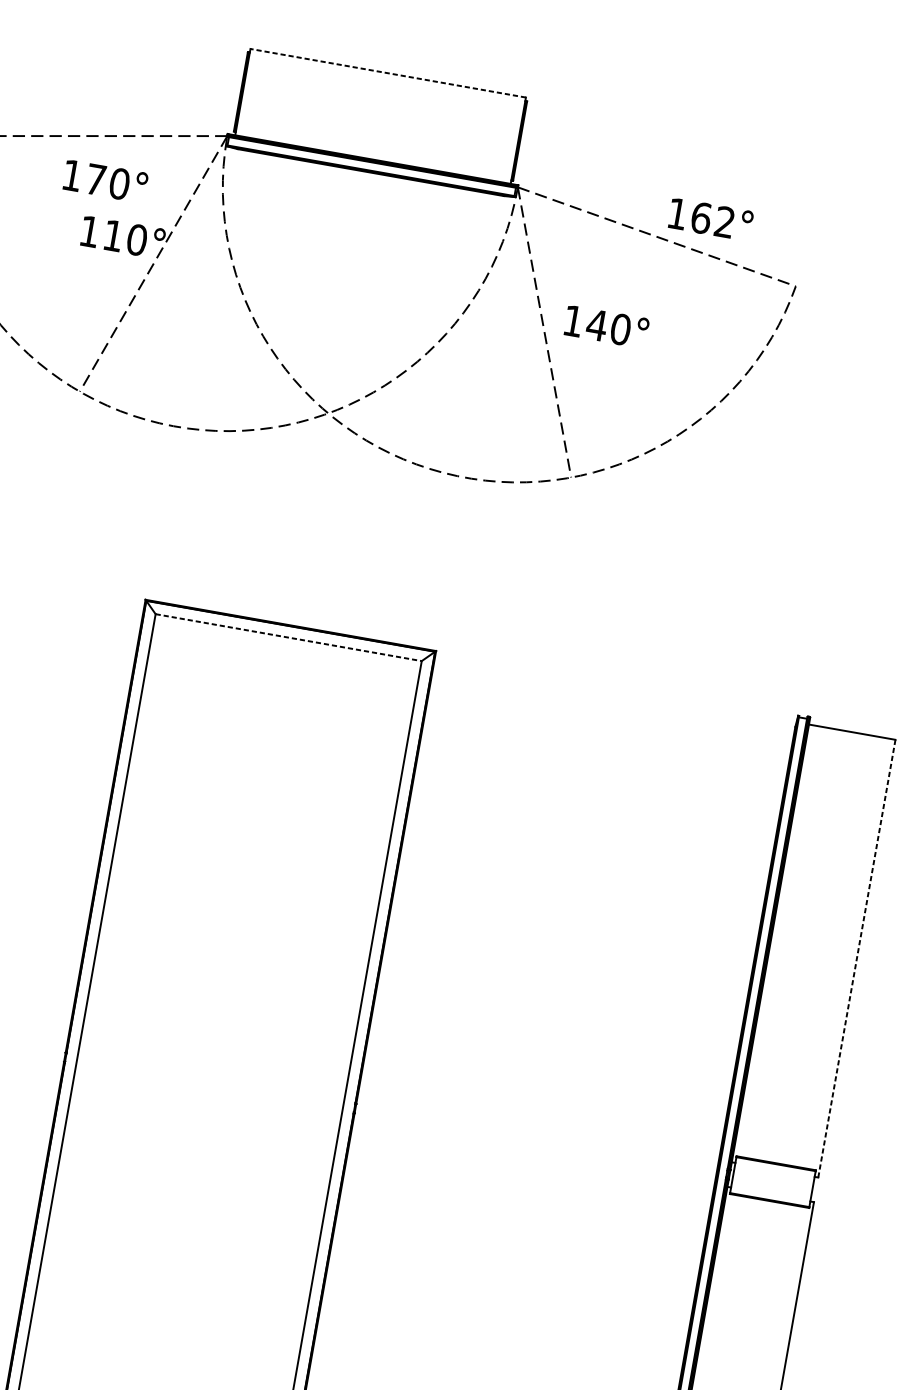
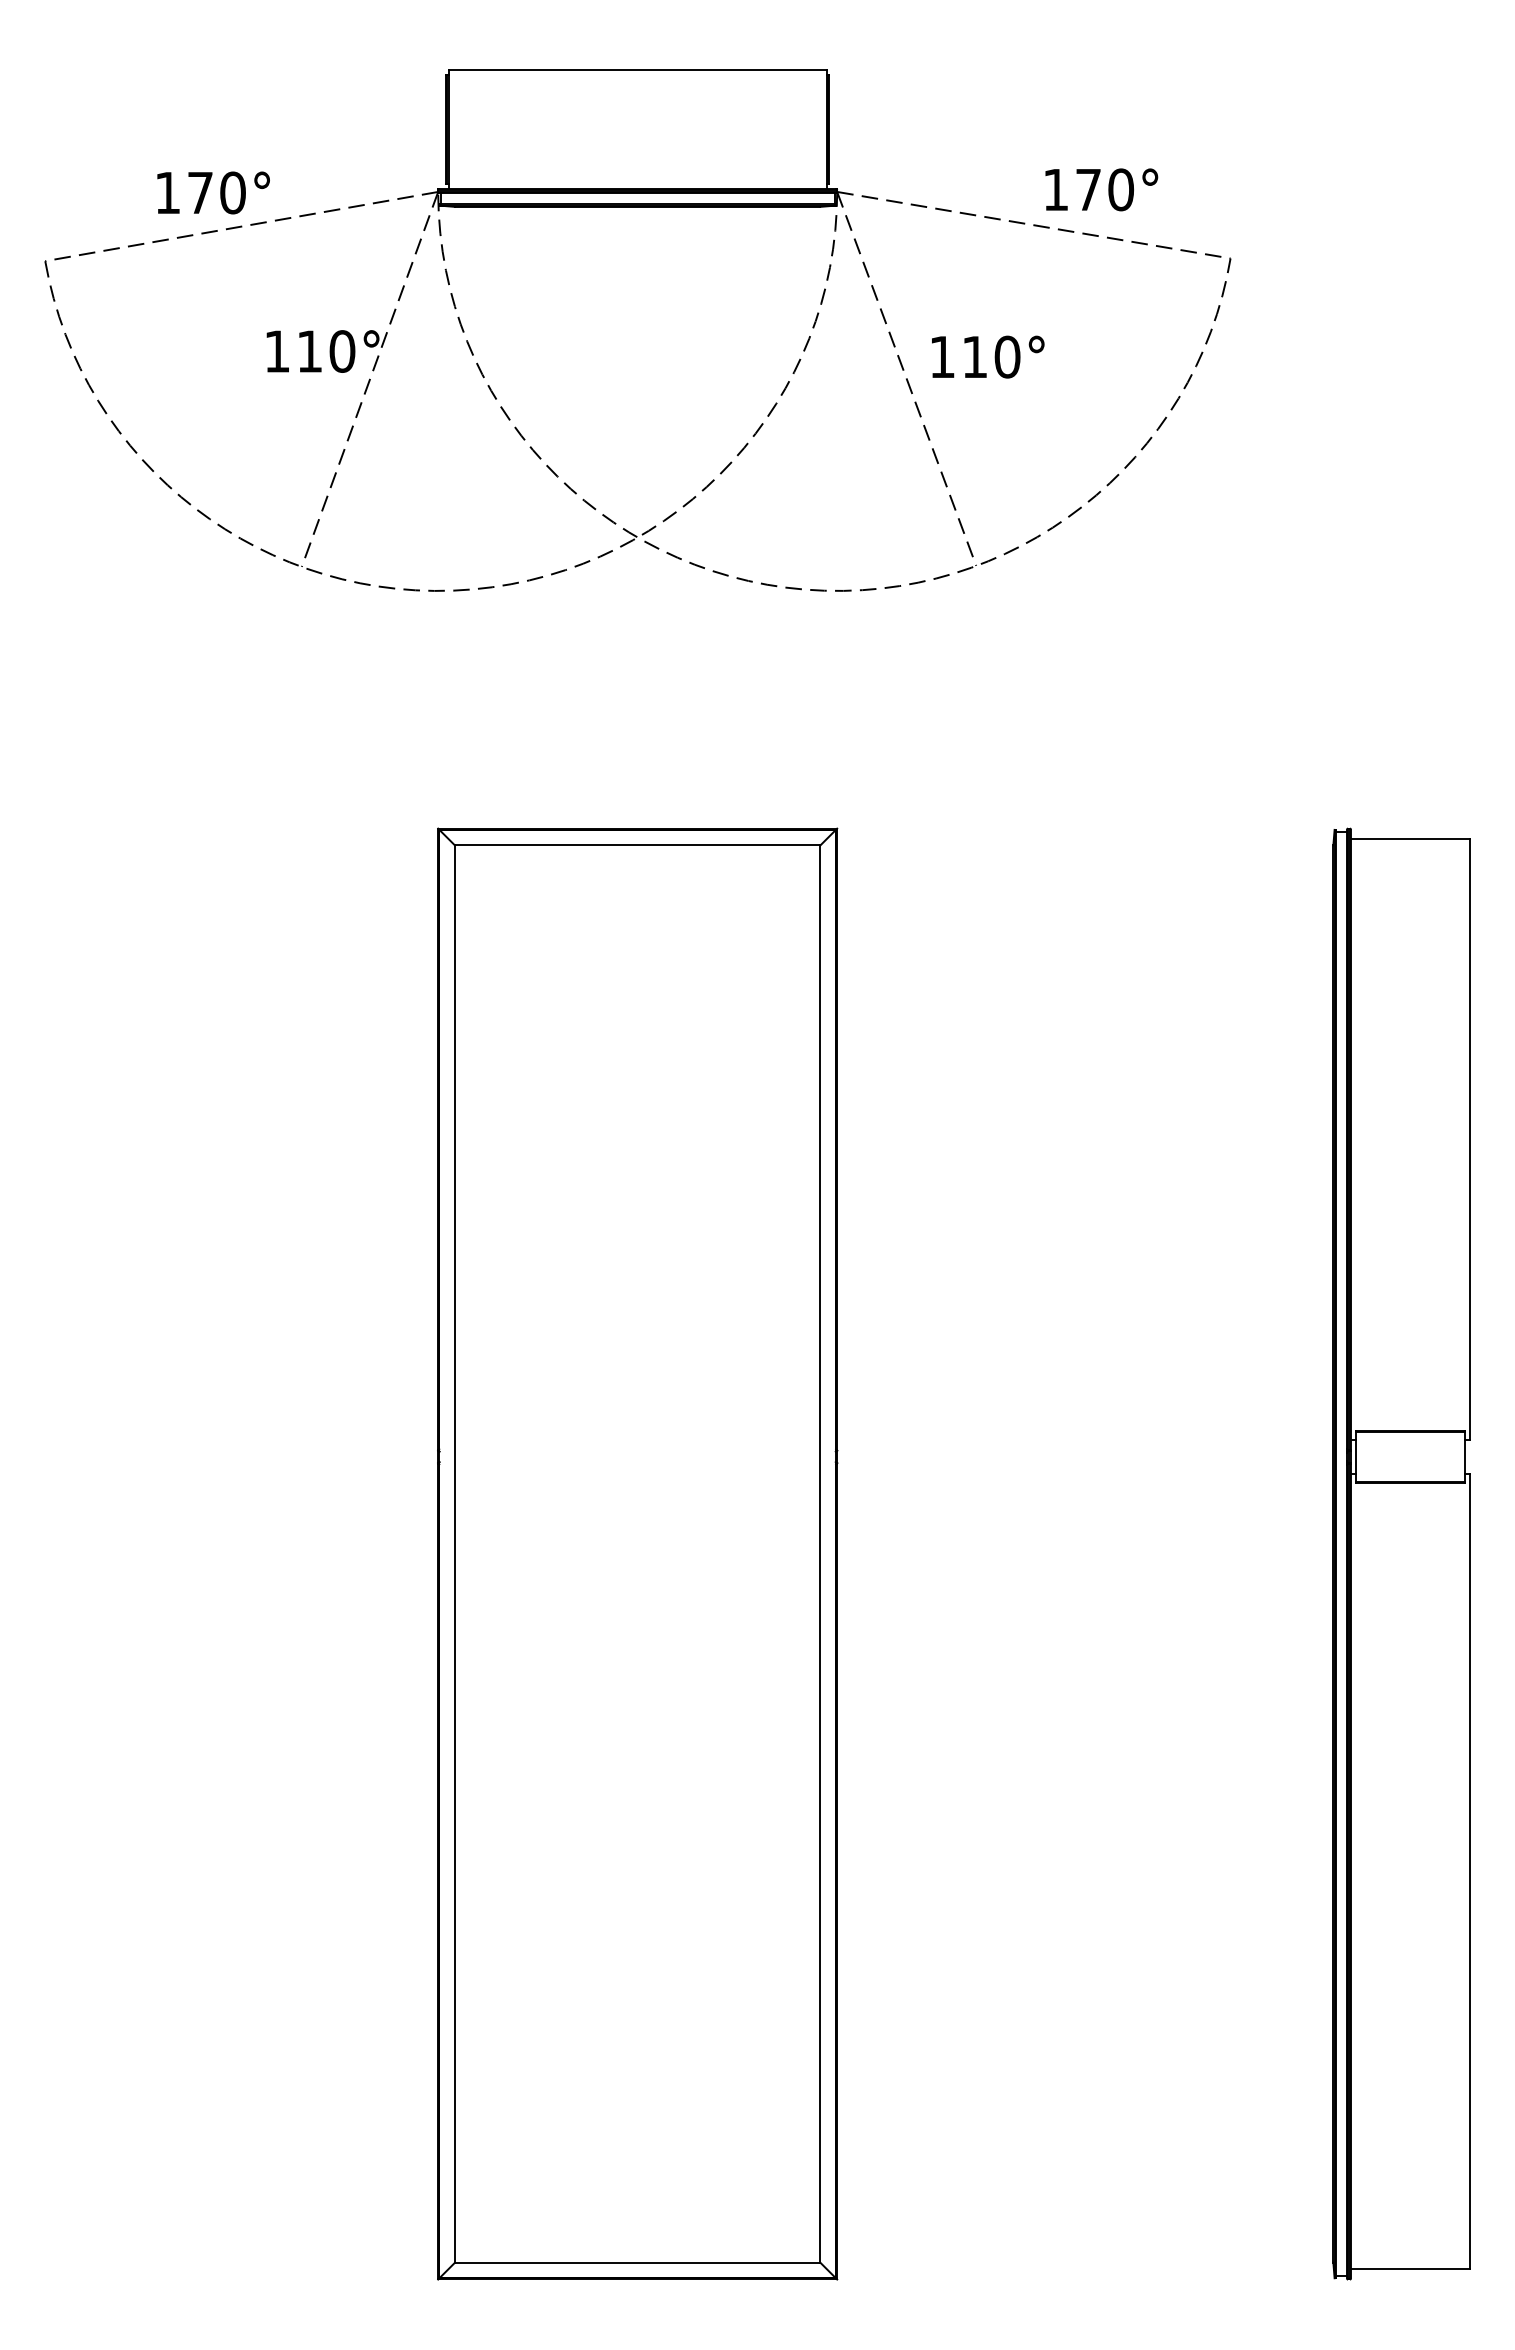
line: (388, 73) -> (637, 70), dashed -> solid
text: (105, 181) -> (213, 192), moved
text: (713, 220) -> (1105, 189), 162° -> 170°
text: (596, 324) -> (974, 356), 140° -> 110°
line: (288, 637) -> (637, 845), dashed -> solid
line: (856, 958) -> (1469, 1139), dashed -> solid

